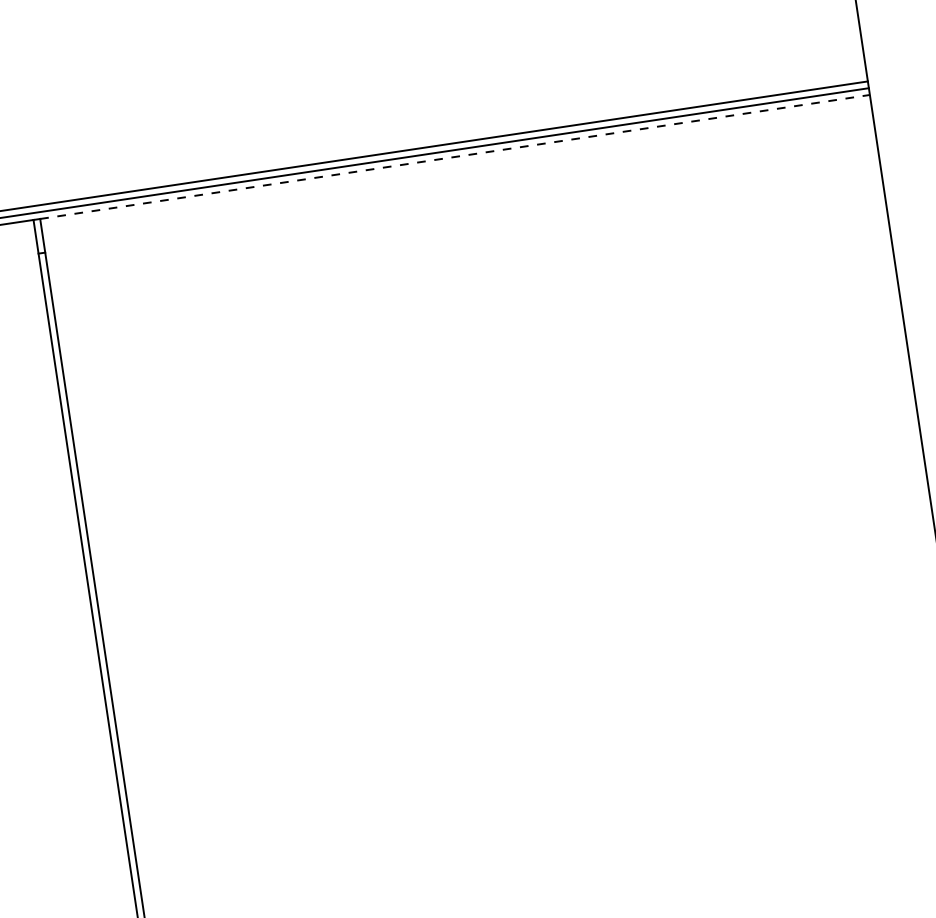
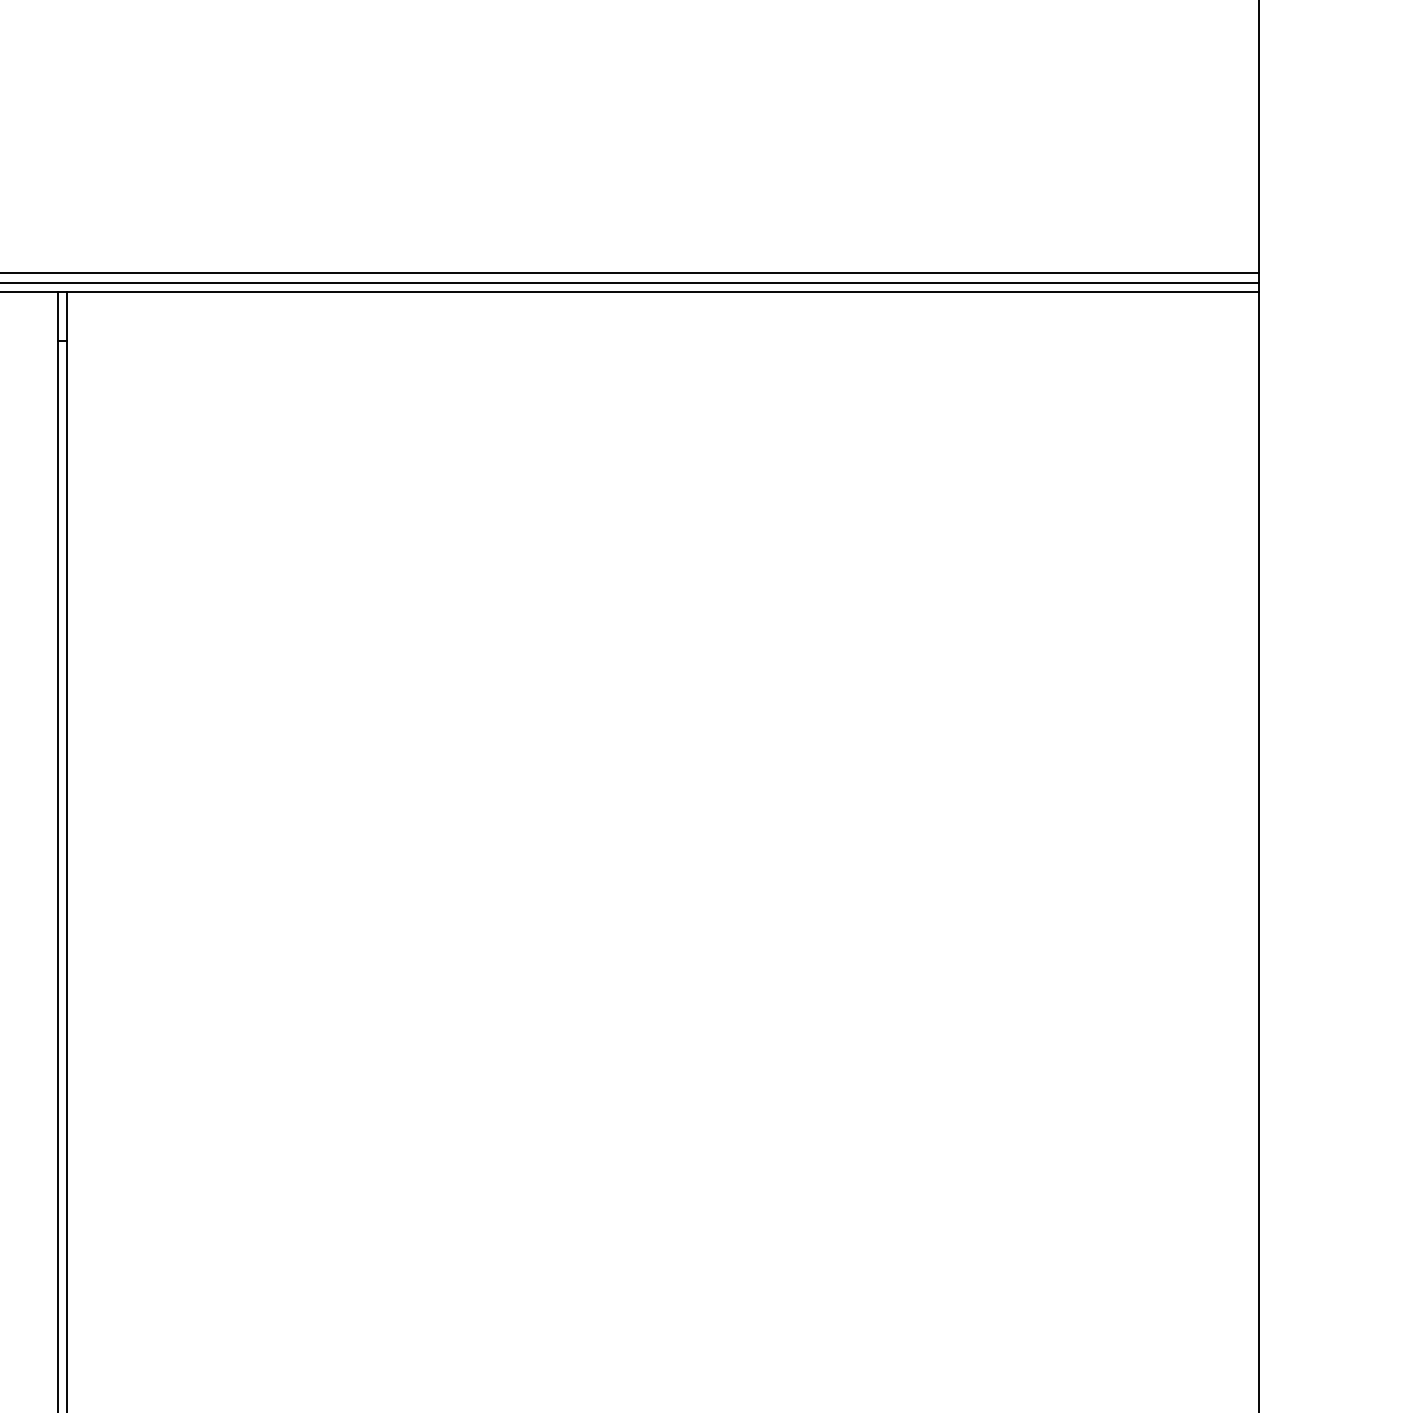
line: (454, 157) -> (662, 292), dashed -> solid

